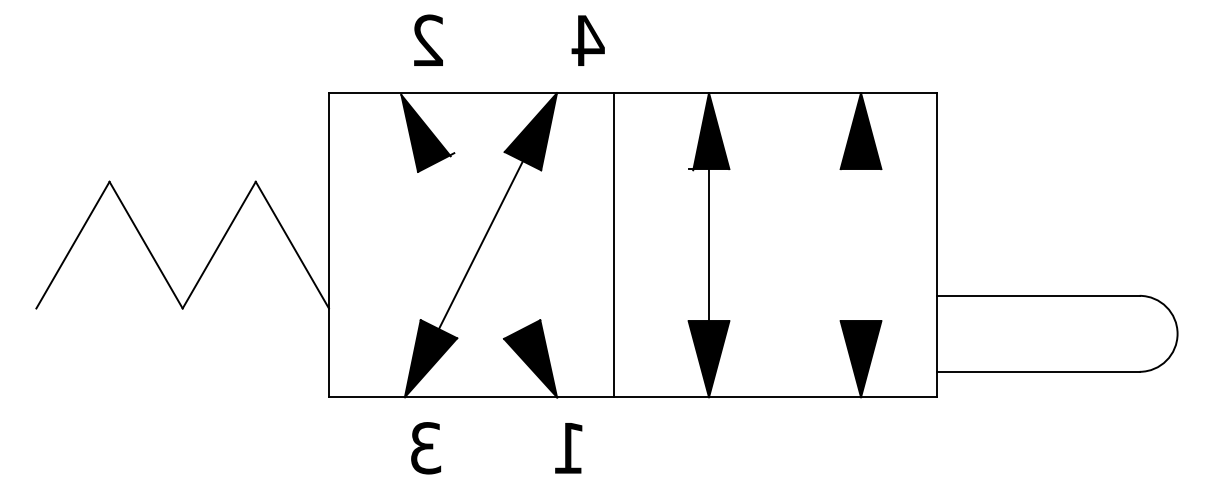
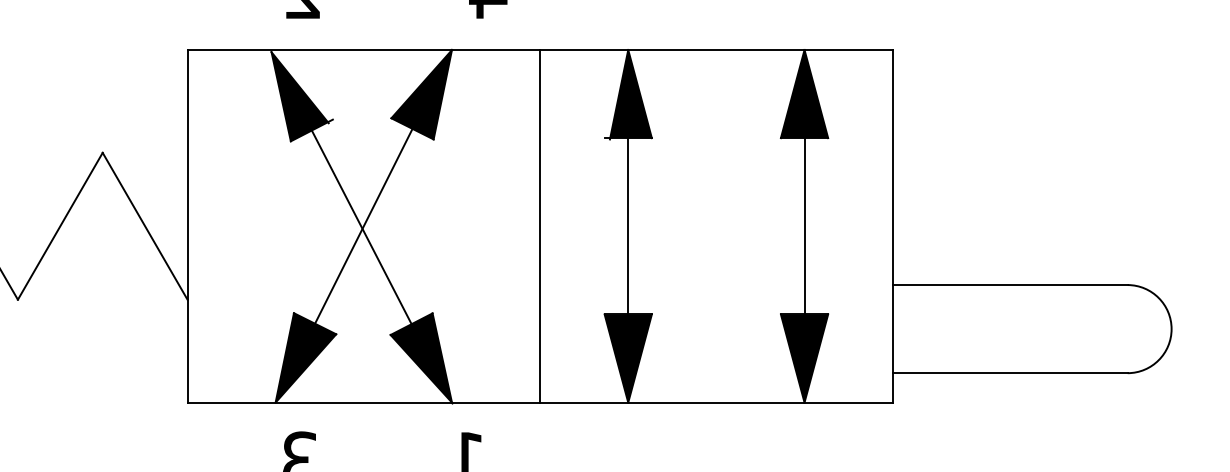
line: (479, 245) -> (362, 226), added
line: (614, 245) -> (540, 226), moved
line: (861, 245) -> (805, 226), added

